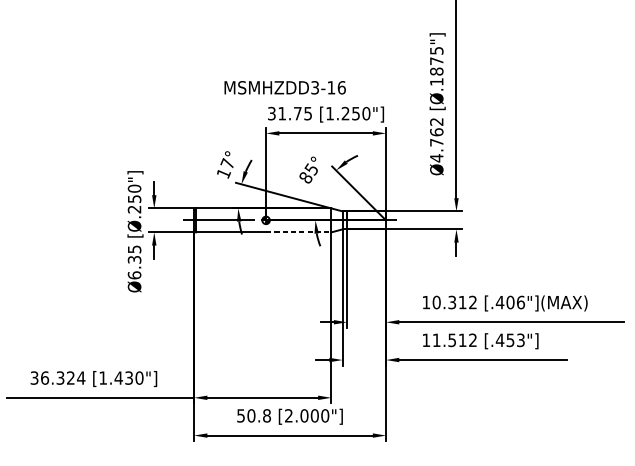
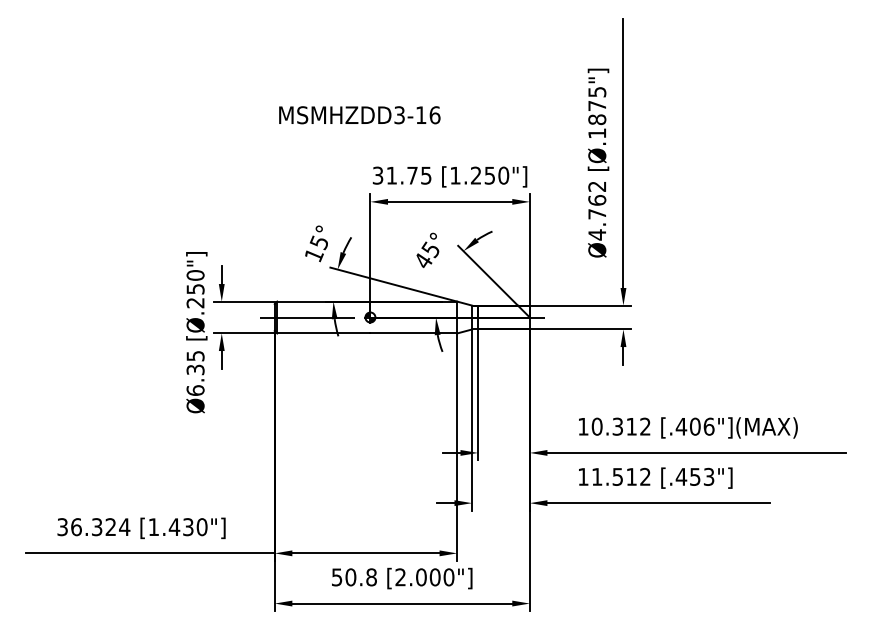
text: (284, 87) -> (359, 115), moved
text: (227, 163) -> (318, 242), 17° -> 15°
text: (306, 177) -> (423, 260), 85° -> 45°
line: (299, 232) -> (414, 333), dashed -> solid

